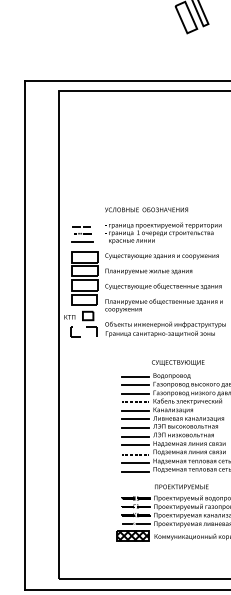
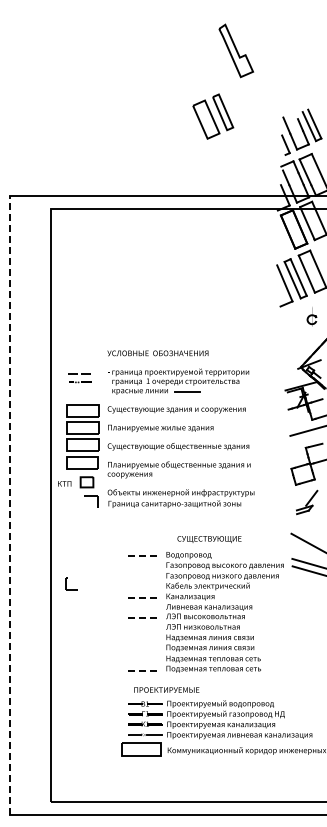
line: (82, 241) -> (187, 391), moved
line: (71, 331) -> (66, 583), moved
line: (24, 335) -> (9, 505), solid -> dashed
text: (178, 363) -> (209, 539), moved
line: (136, 377) -> (145, 556), solid -> dashed
line: (135, 385) -> (144, 566), removed
line: (135, 393) -> (144, 576), removed
line: (135, 402) -> (144, 587), removed
line: (136, 410) -> (145, 597), solid -> dashed
line: (135, 419) -> (144, 607), removed
line: (136, 428) -> (145, 618), solid -> dashed
line: (135, 436) -> (144, 628), removed
line: (135, 444) -> (144, 638), removed
line: (135, 454) -> (144, 650), removed
line: (135, 463) -> (144, 661), removed
line: (136, 471) -> (145, 671), solid -> dashed
text: (181, 486) -> (166, 689), moved
hatch: (132, 535) -> (141, 749), removed

